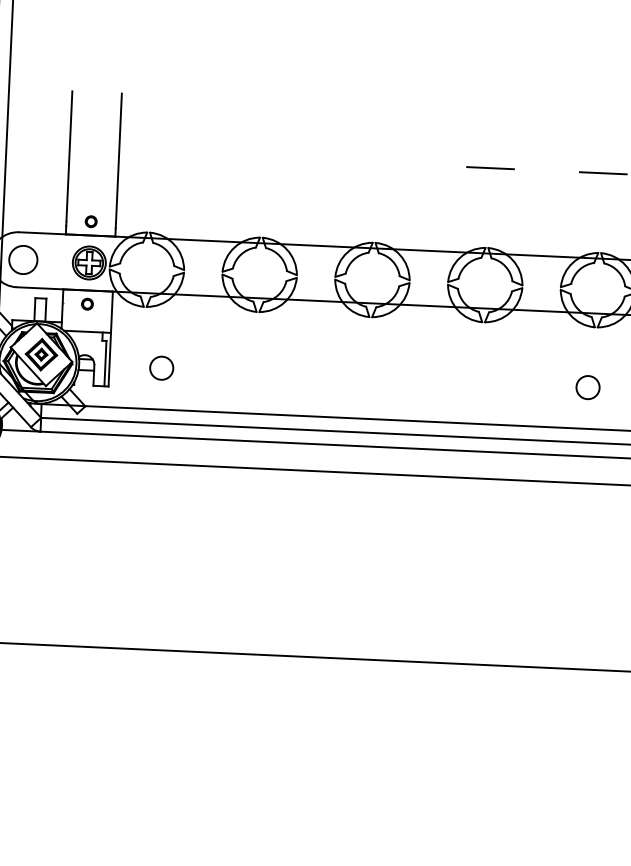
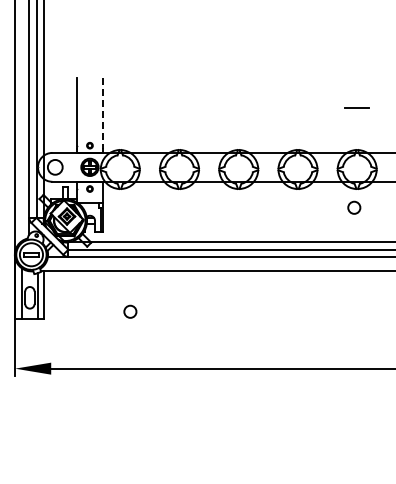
line: (117, 161) -> (102, 113), solid -> dashed
line: (489, 168) -> (297, 108), removed
circle: (161, 367) -> (130, 311), moved
circle: (588, 387) -> (354, 207), moved

